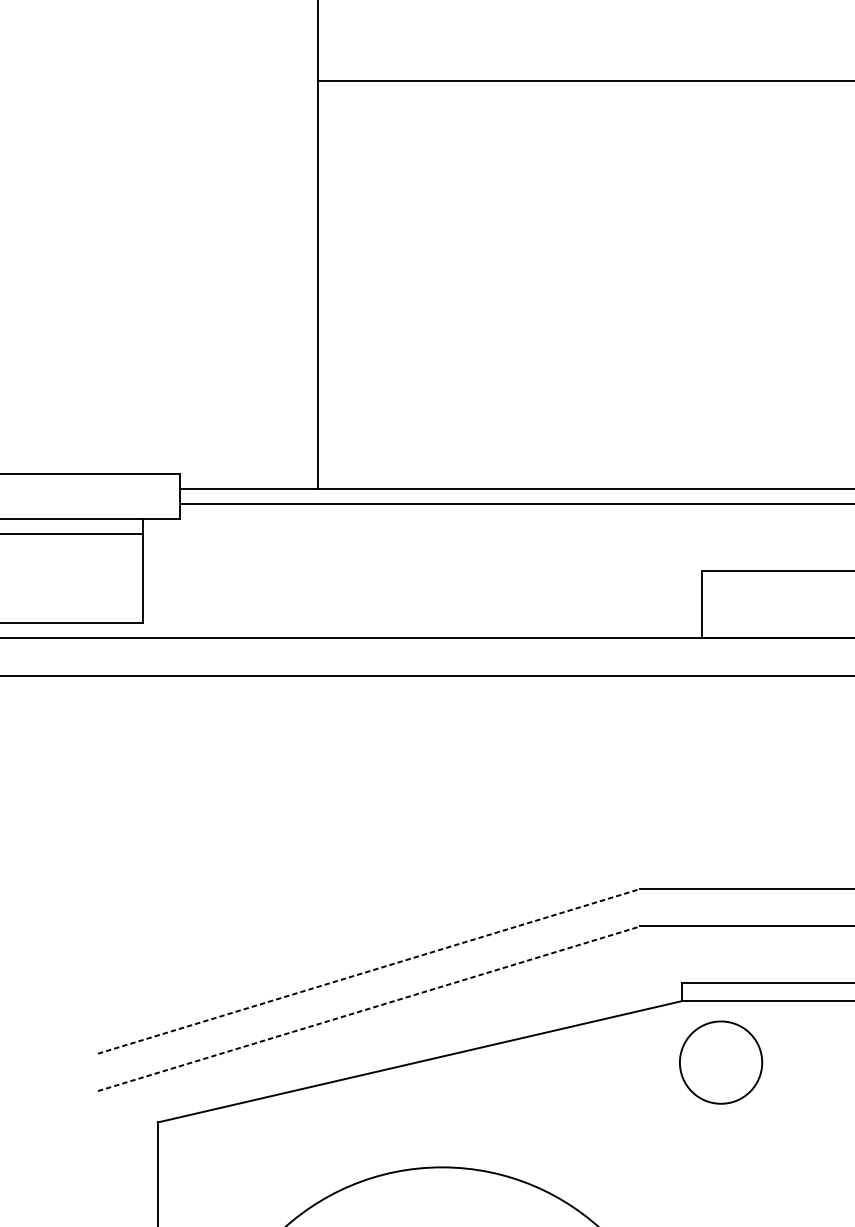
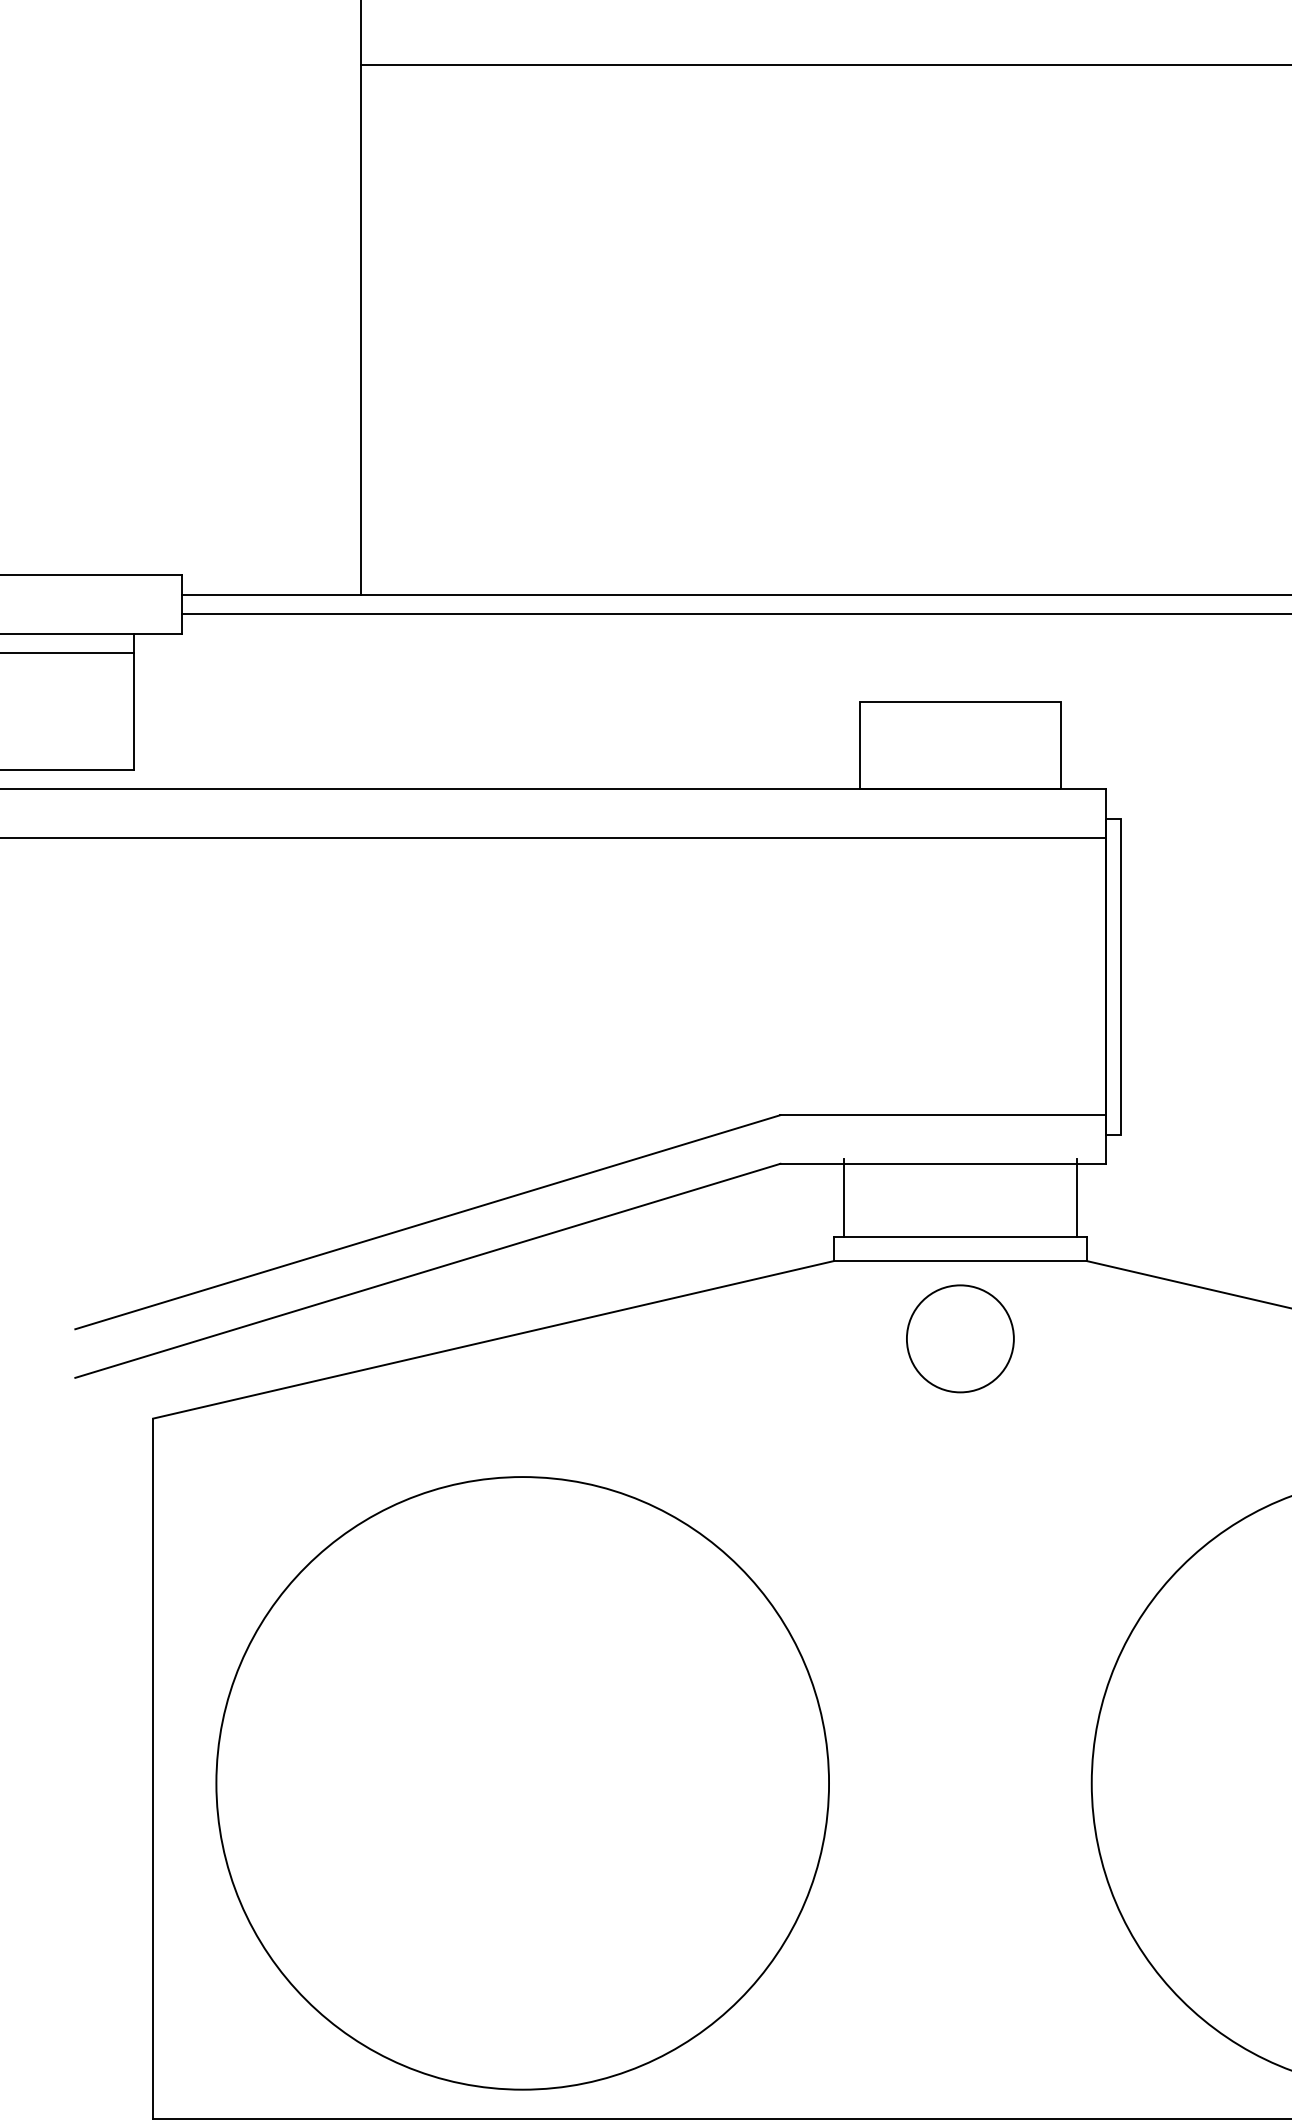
line: (688, 952) -> (843, 1197), added
line: (369, 971) -> (428, 1222), dashed -> solid
line: (369, 1008) -> (428, 1270), dashed -> solid
part: (721, 1062) -> (960, 1338), moved

